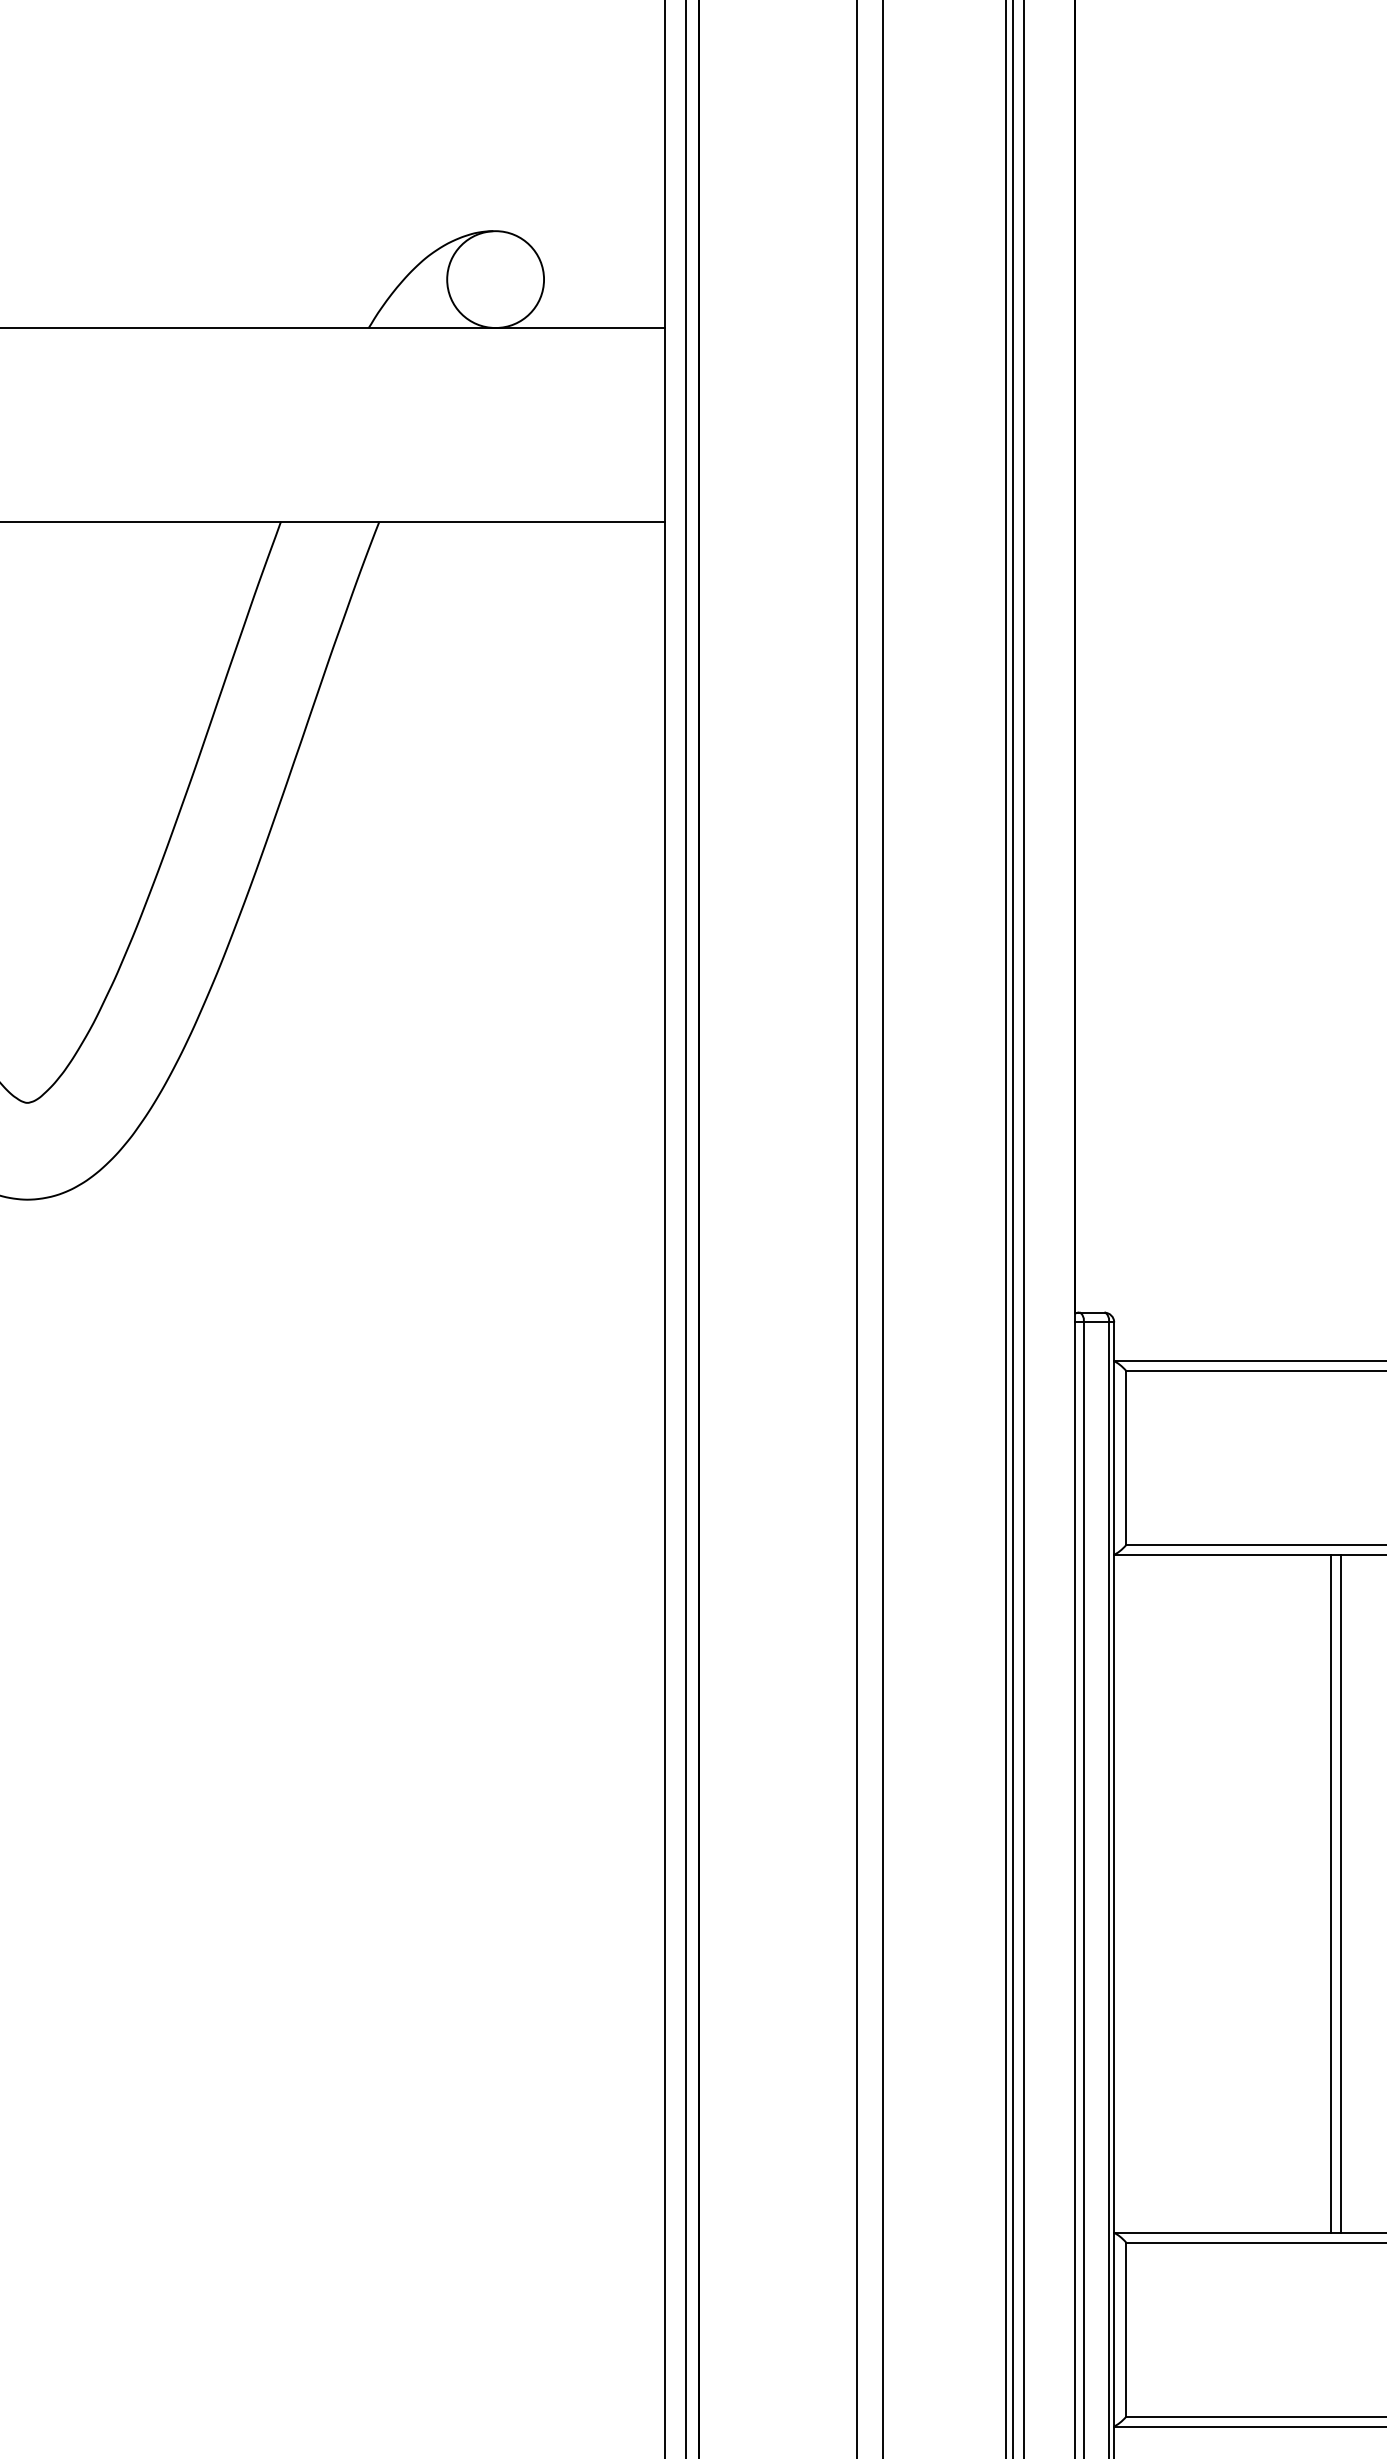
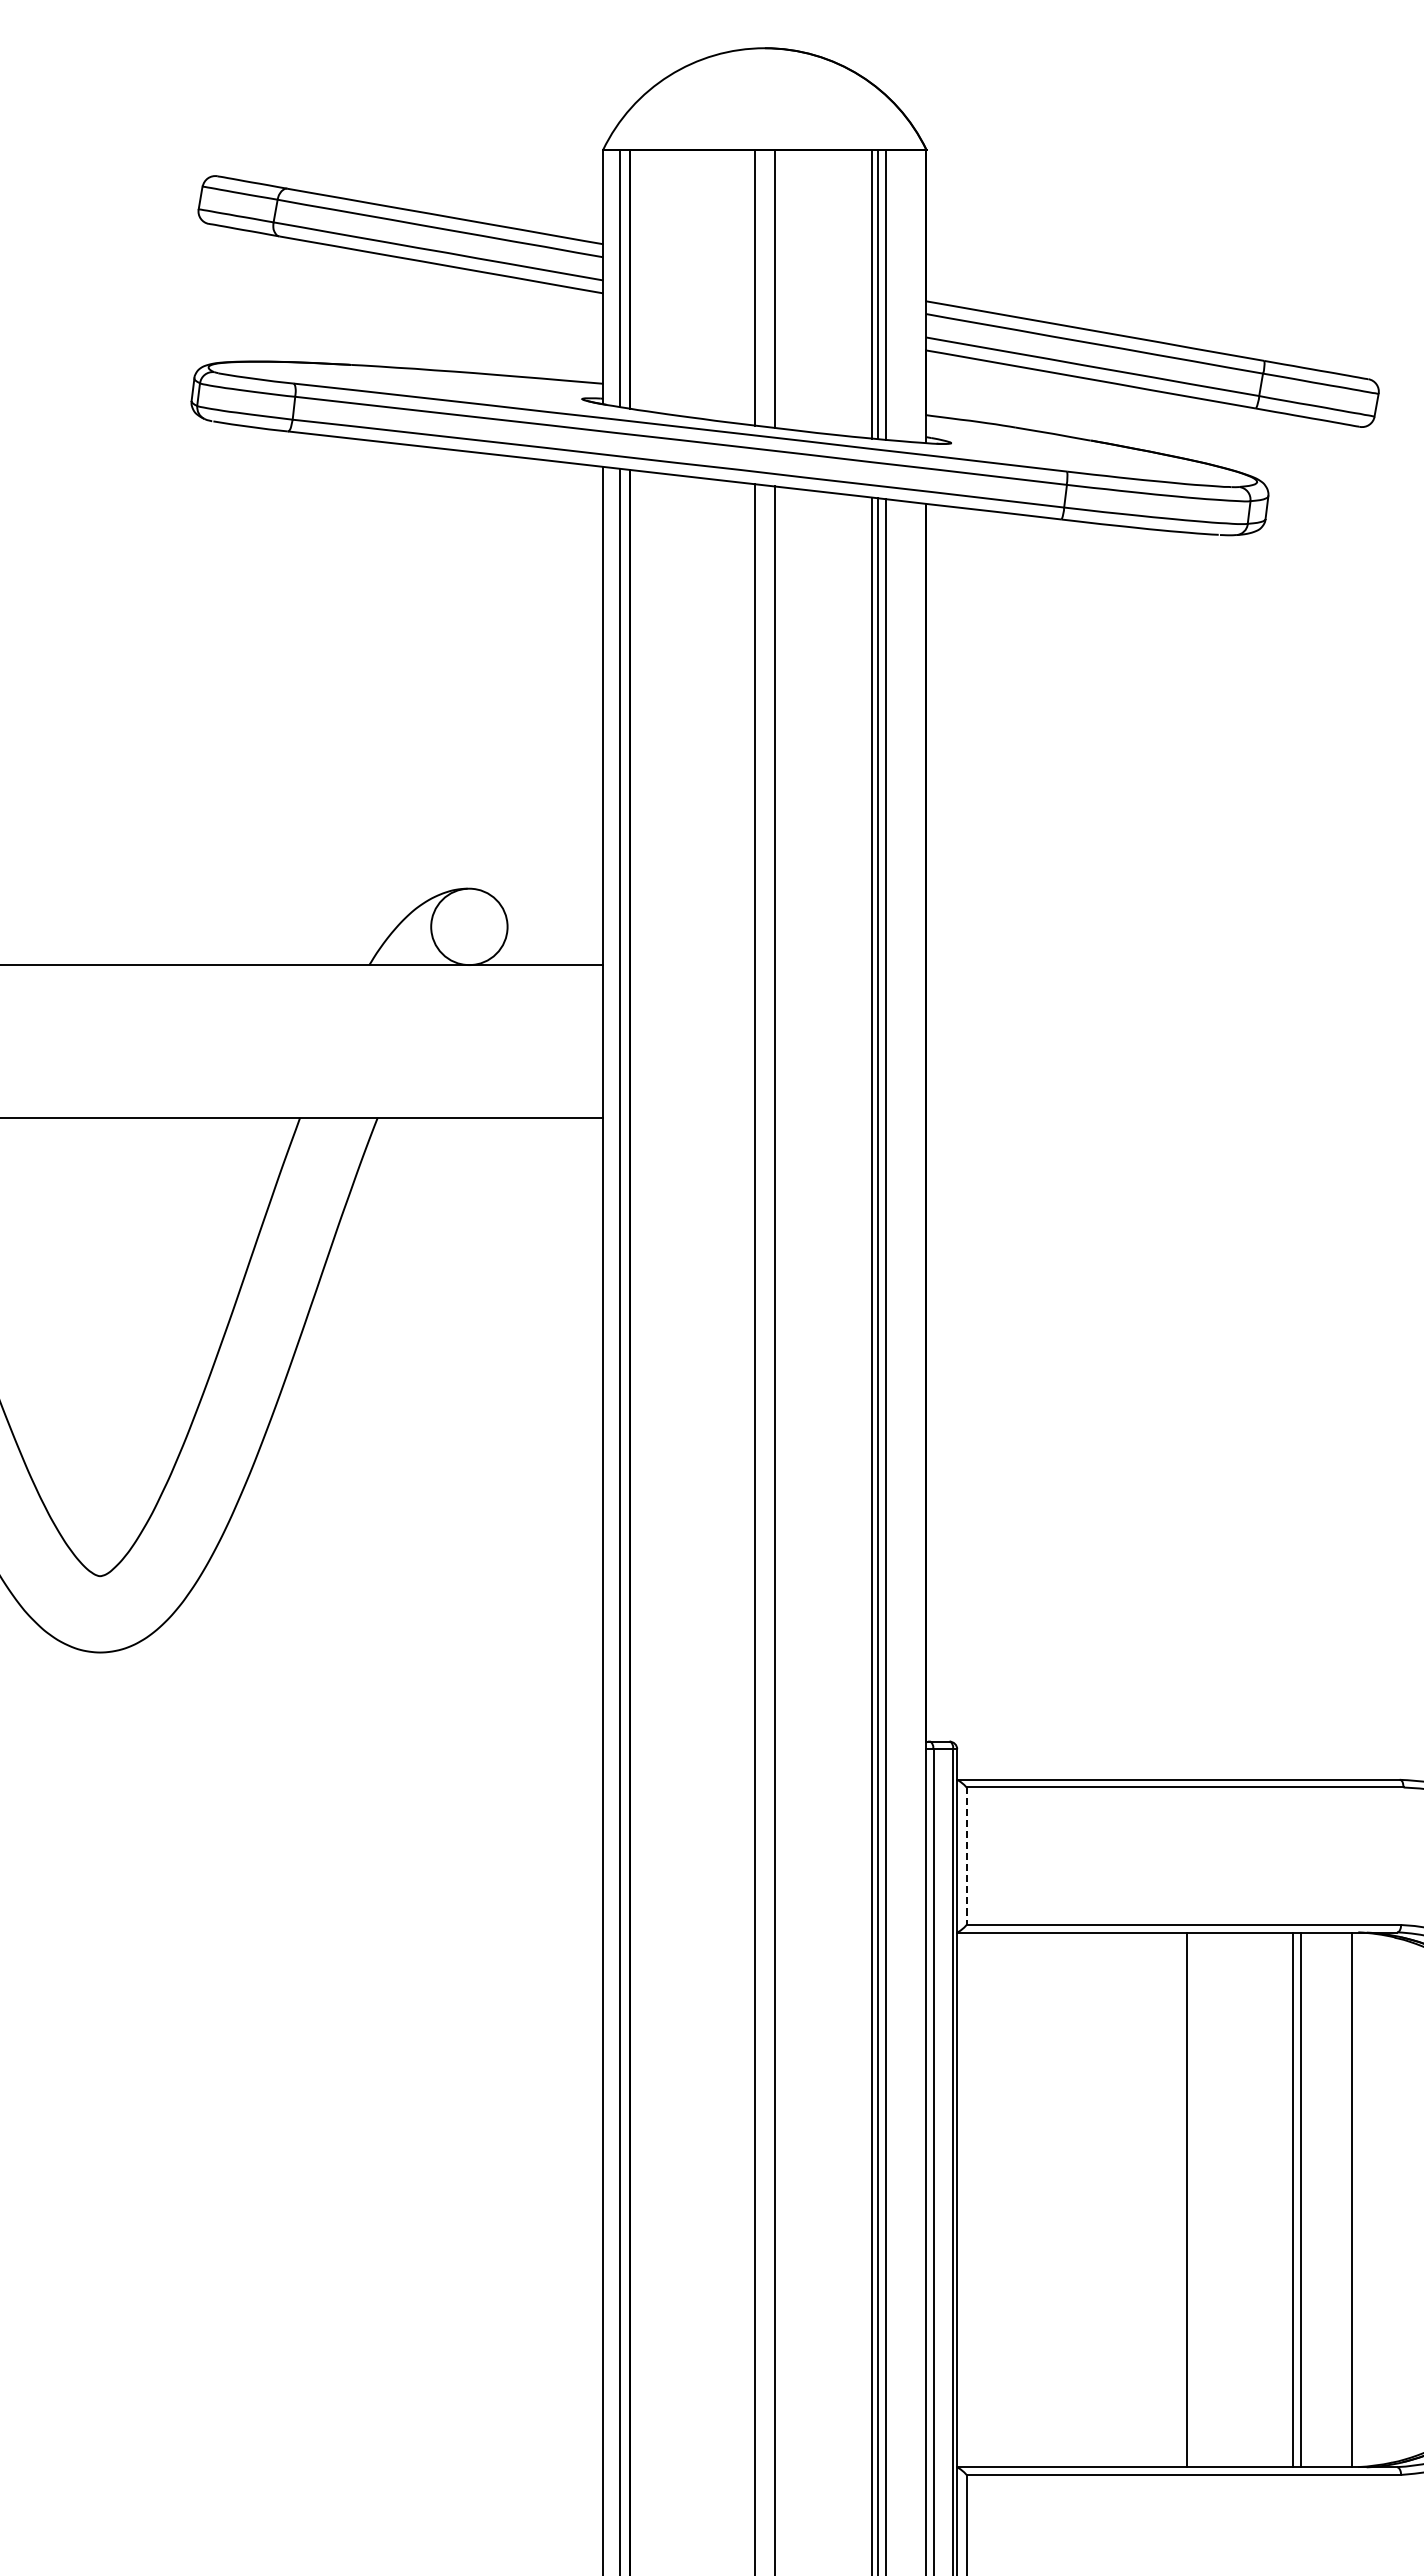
line: (1125, 1458) -> (966, 1856), solid -> dashed
line: (1330, 1893) -> (1127, 2199), removed
line: (1340, 1893) -> (1135, 2199), removed

